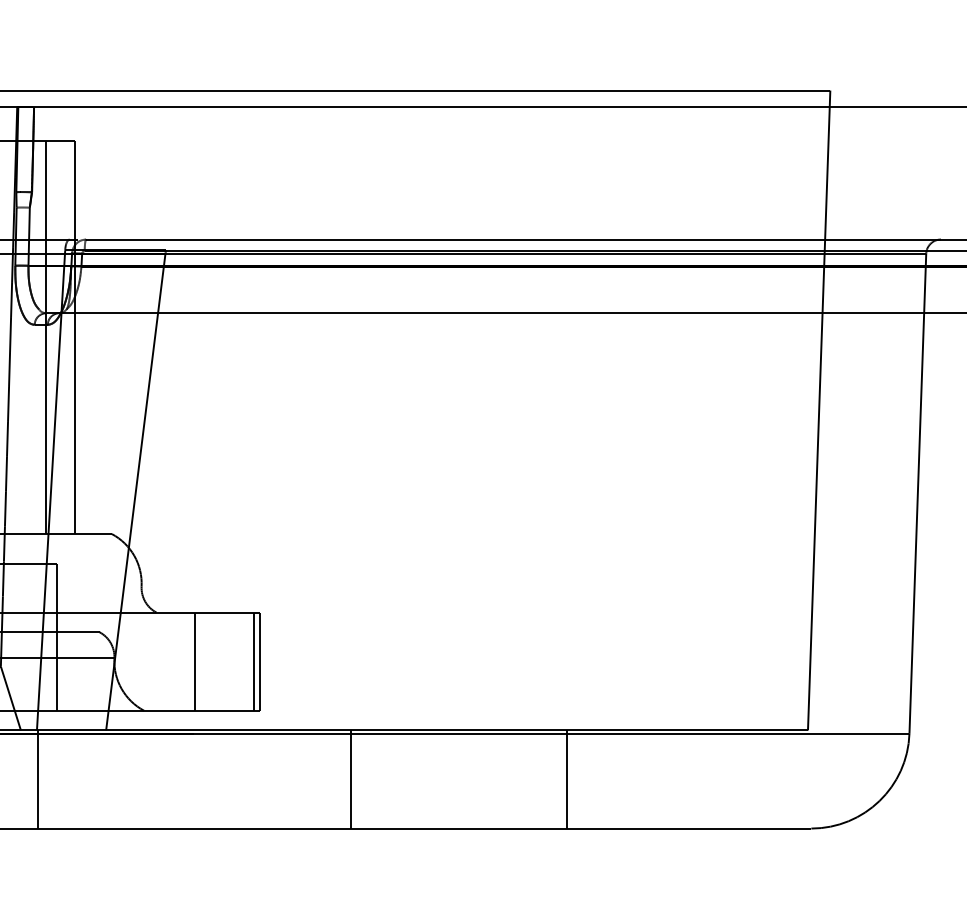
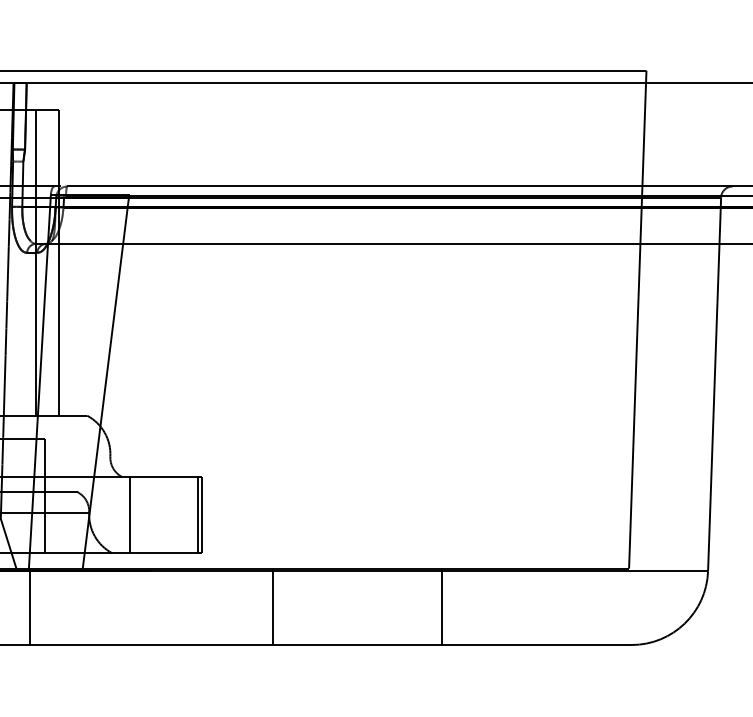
line: (195, 661) -> (129, 514), moved

